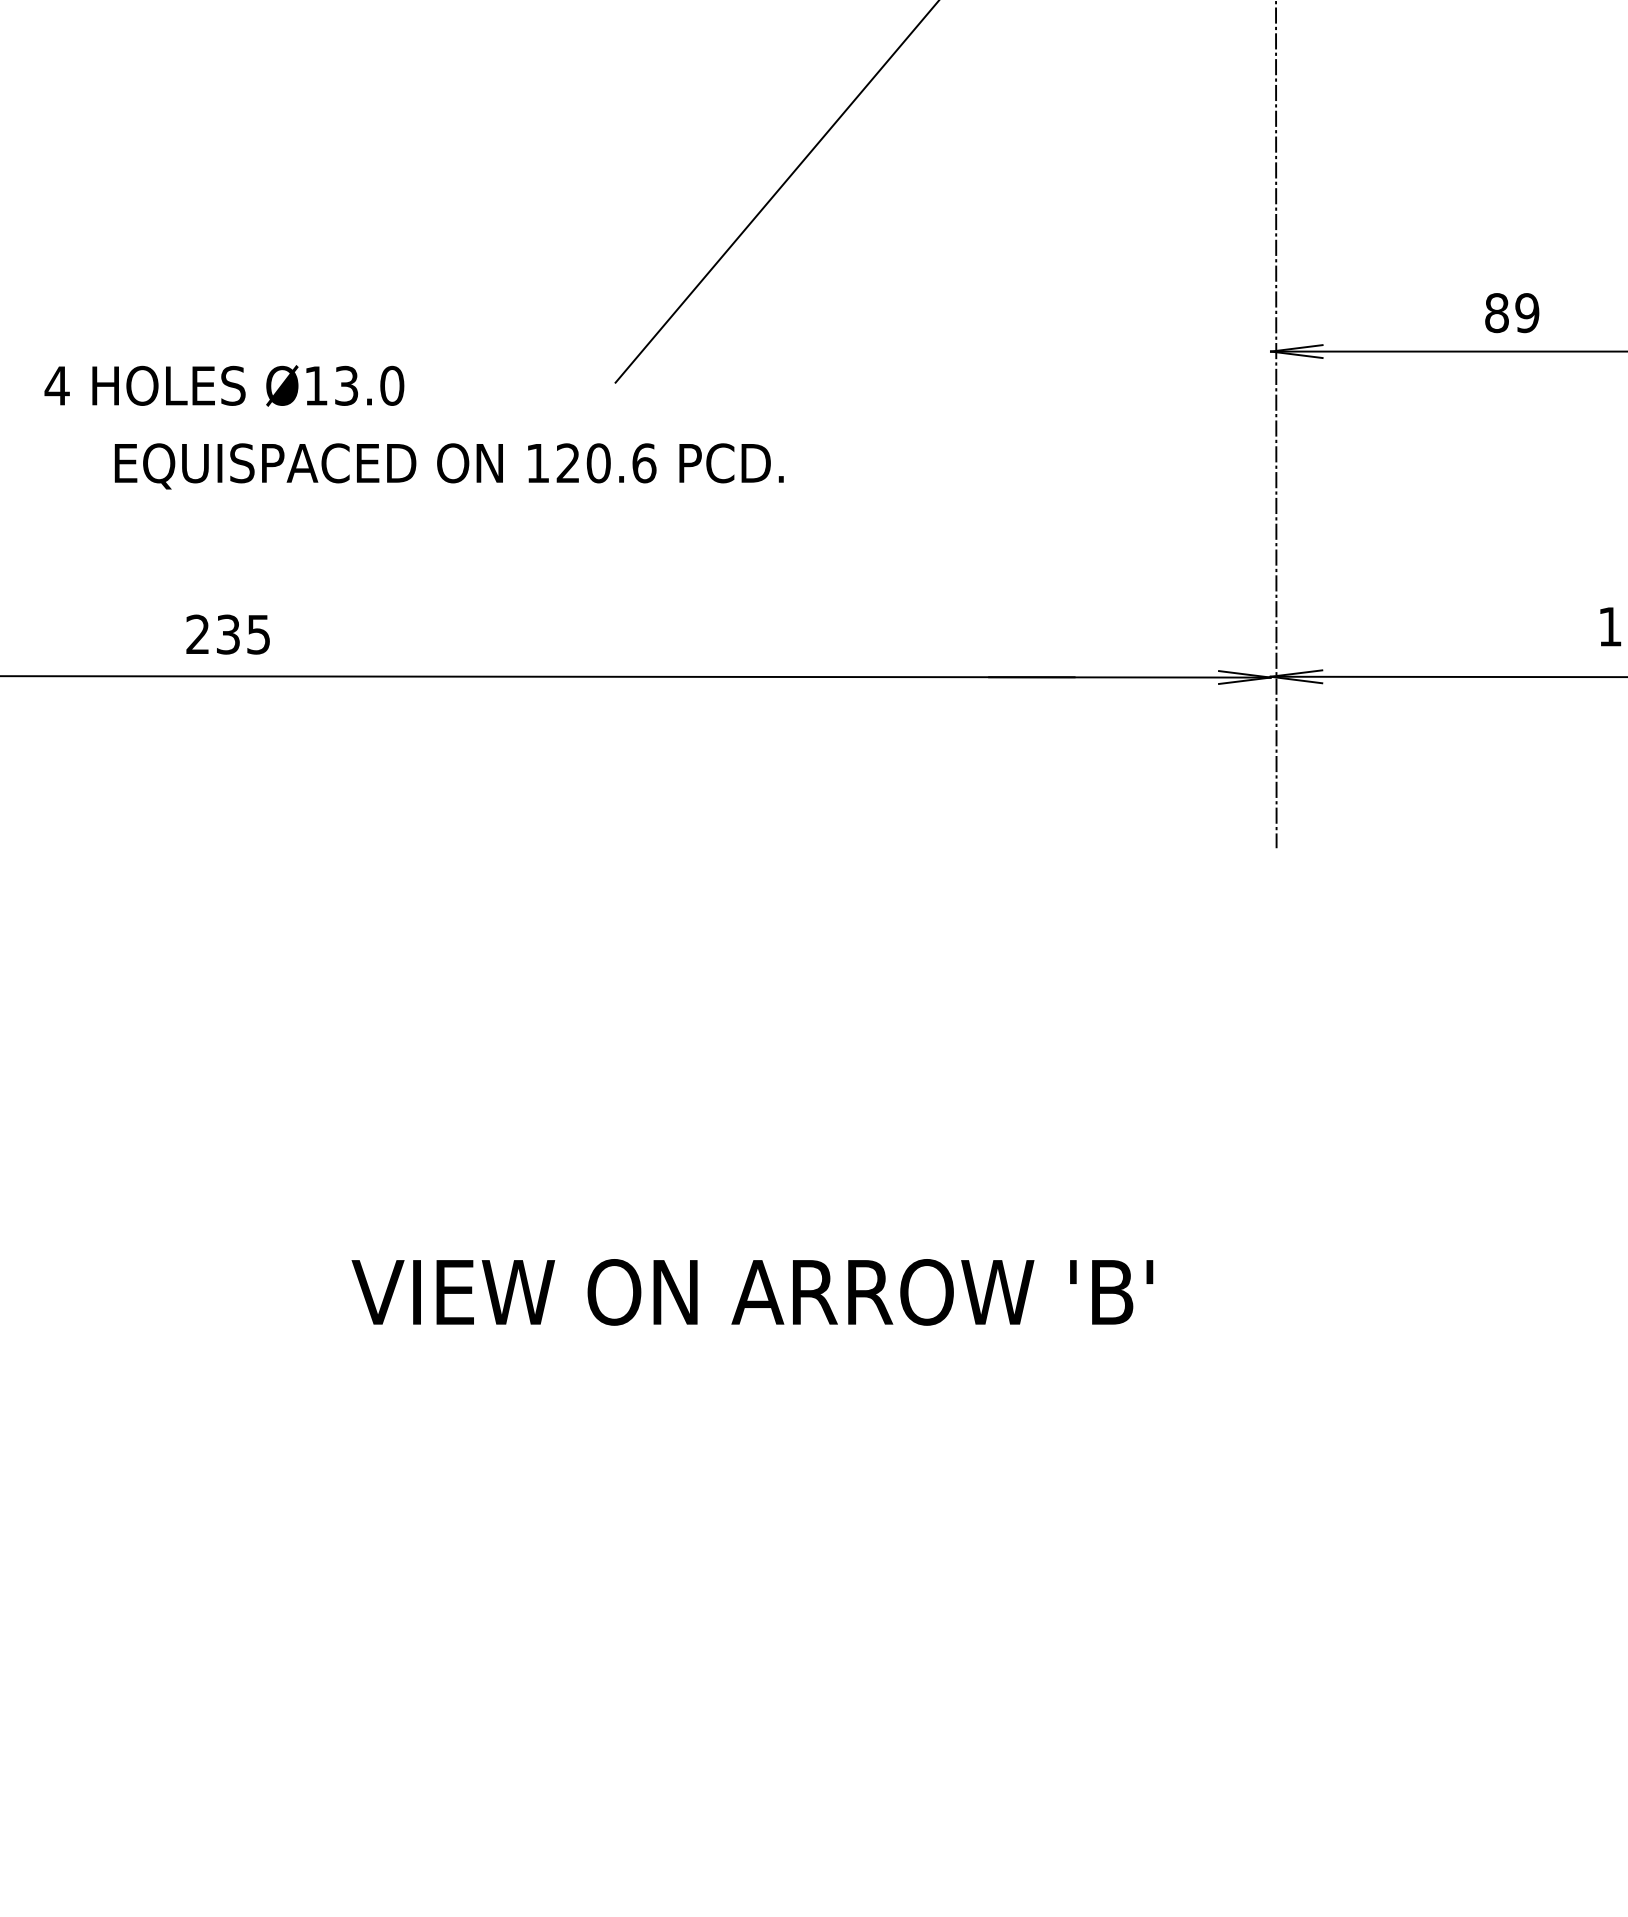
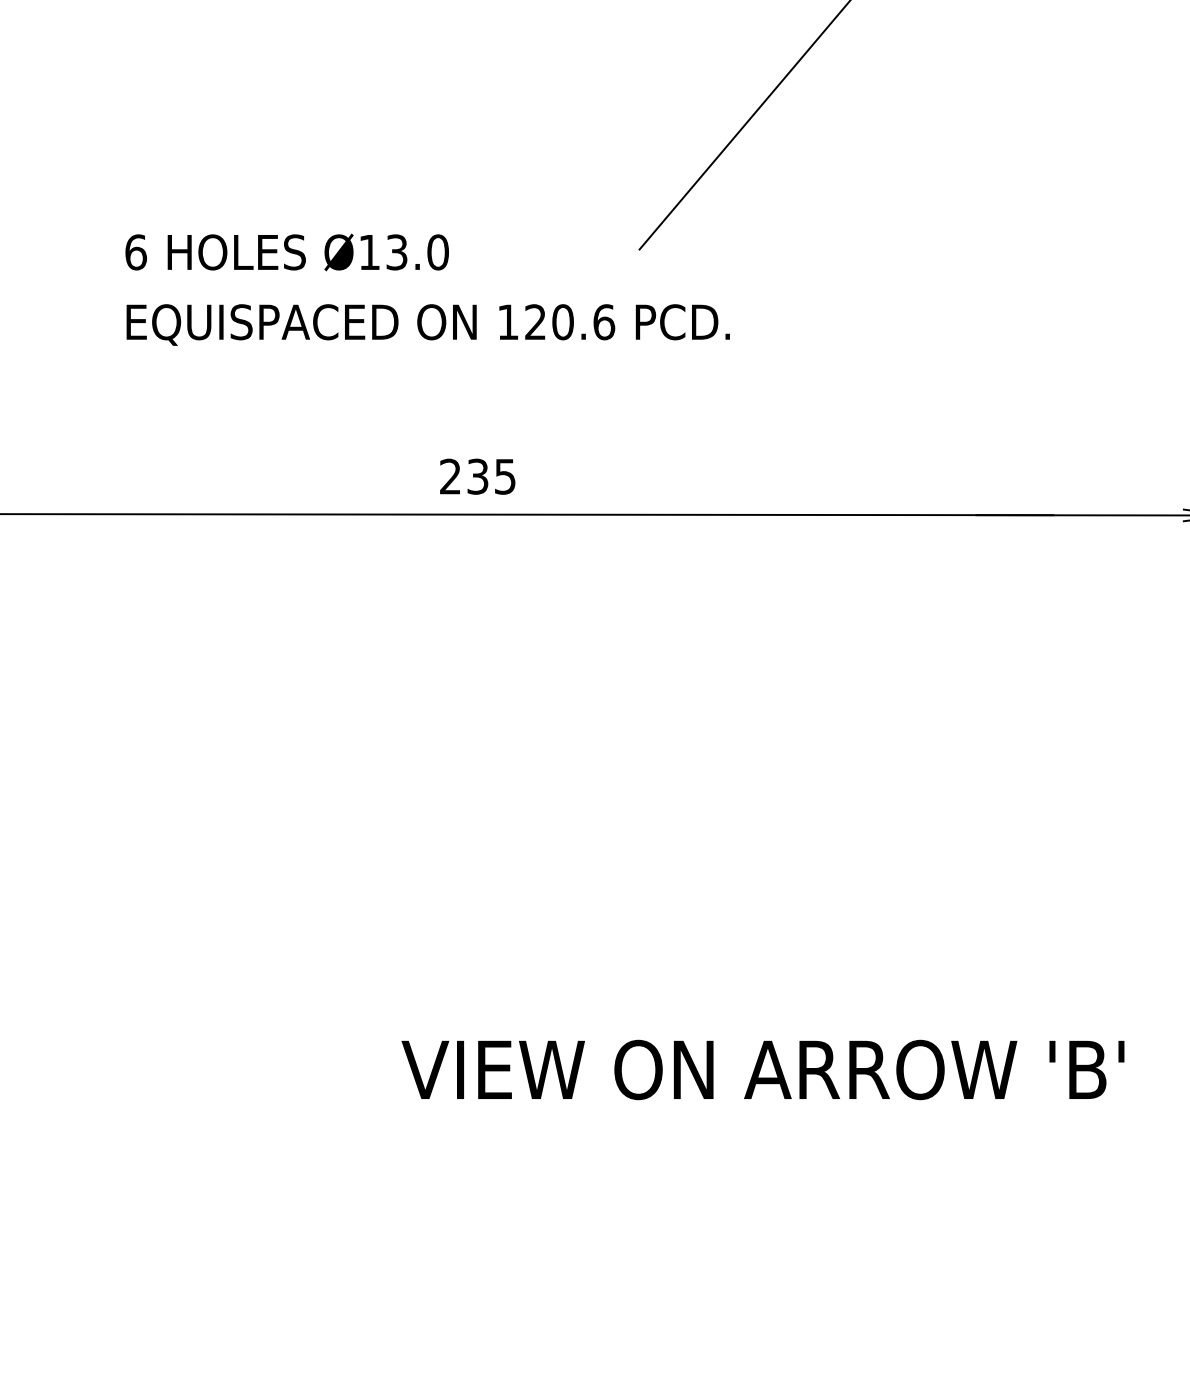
text: (56, 385) -> (135, 252), 4 -> 6
text: (448, 466) -> (427, 325), moved
text: (227, 634) -> (477, 476), moved

